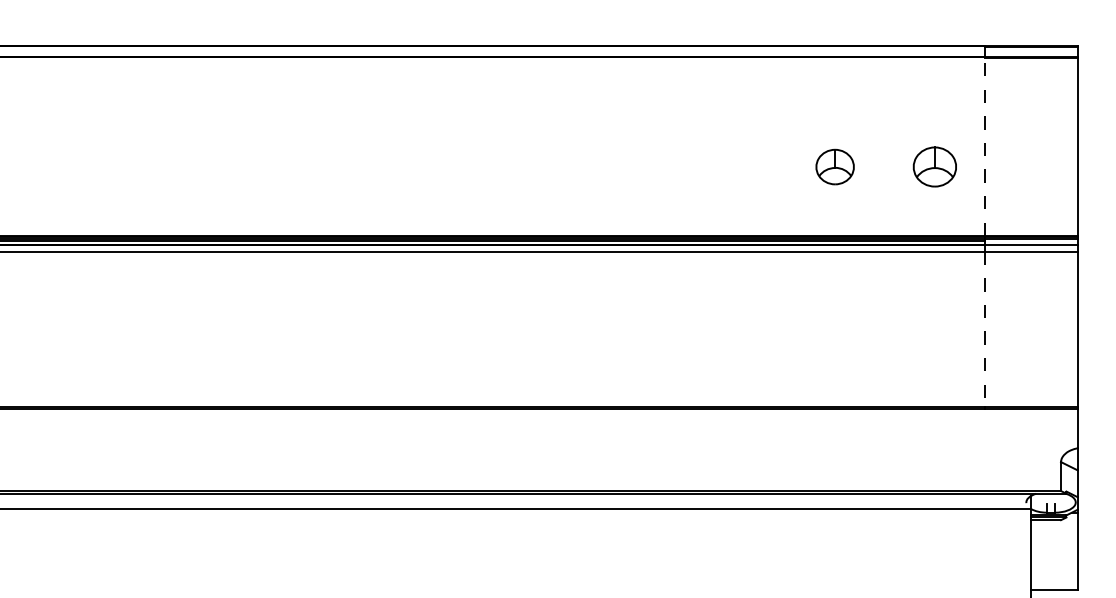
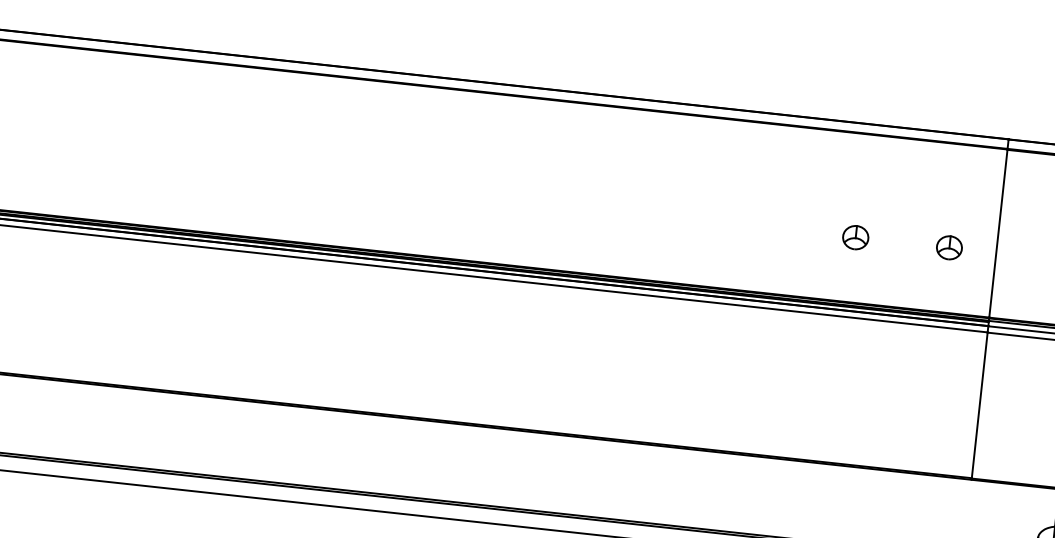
line: (984, 146) -> (998, 233), dashed -> solid
part: (834, 167) -> (855, 237), size x0.71
part: (934, 167) -> (949, 248), size x0.62
line: (984, 329) -> (979, 405), dashed -> solid

